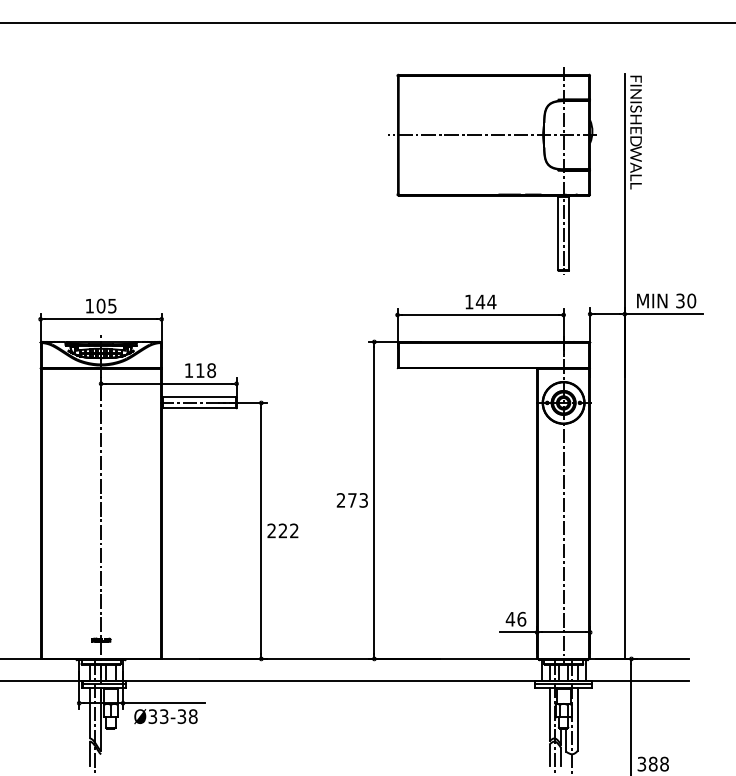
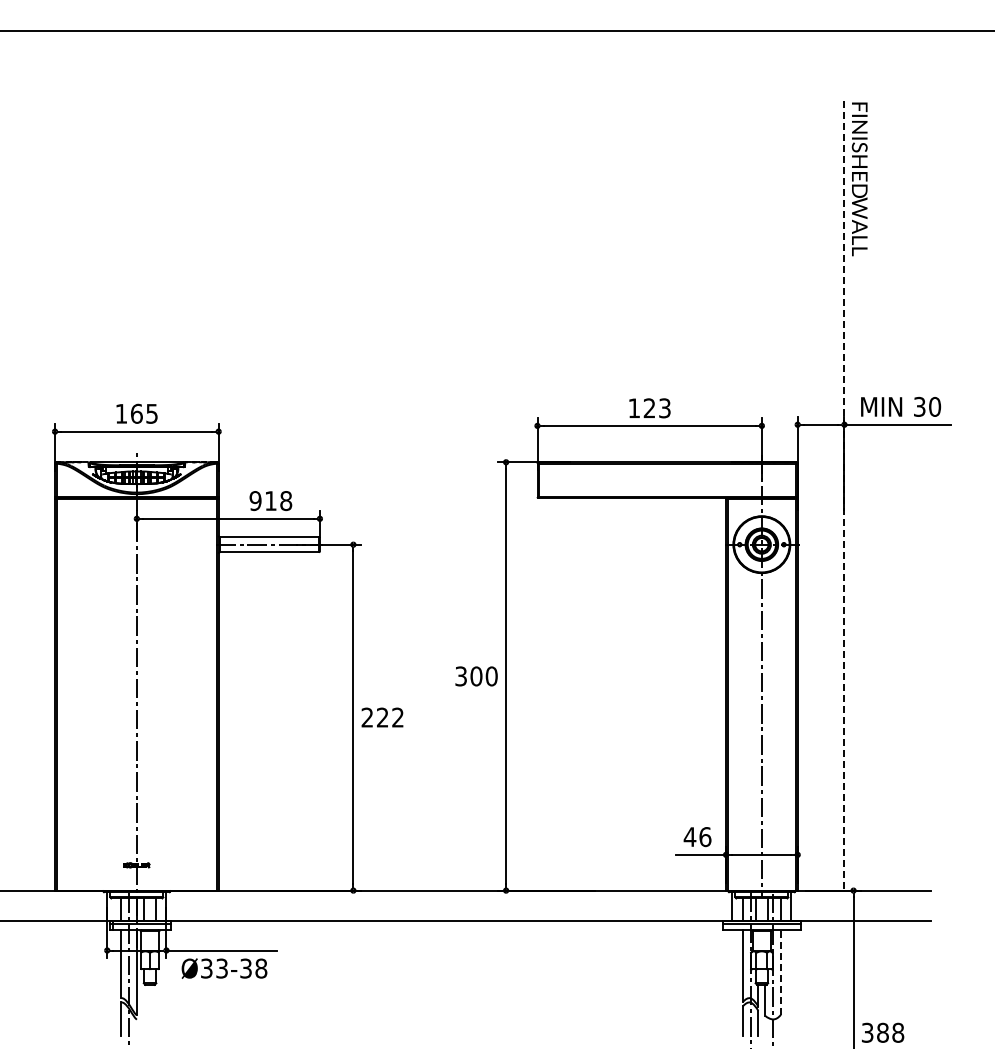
part: (492, 170) -> (665, 230), removed
text: (486, 302) -> (657, 408), 144 -> 123
text: (100, 305) -> (136, 413), 105 -> 165
line: (624, 367) -> (844, 496), solid -> dashed
text: (188, 370) -> (255, 501), 118 -> 918
text: (352, 500) -> (476, 676), 273 -> 300
line: (577, 719) -> (780, 972), solid -> dashed

